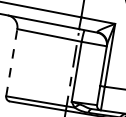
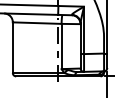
line: (11, 62) -> (12, 47), dashed -> solid

